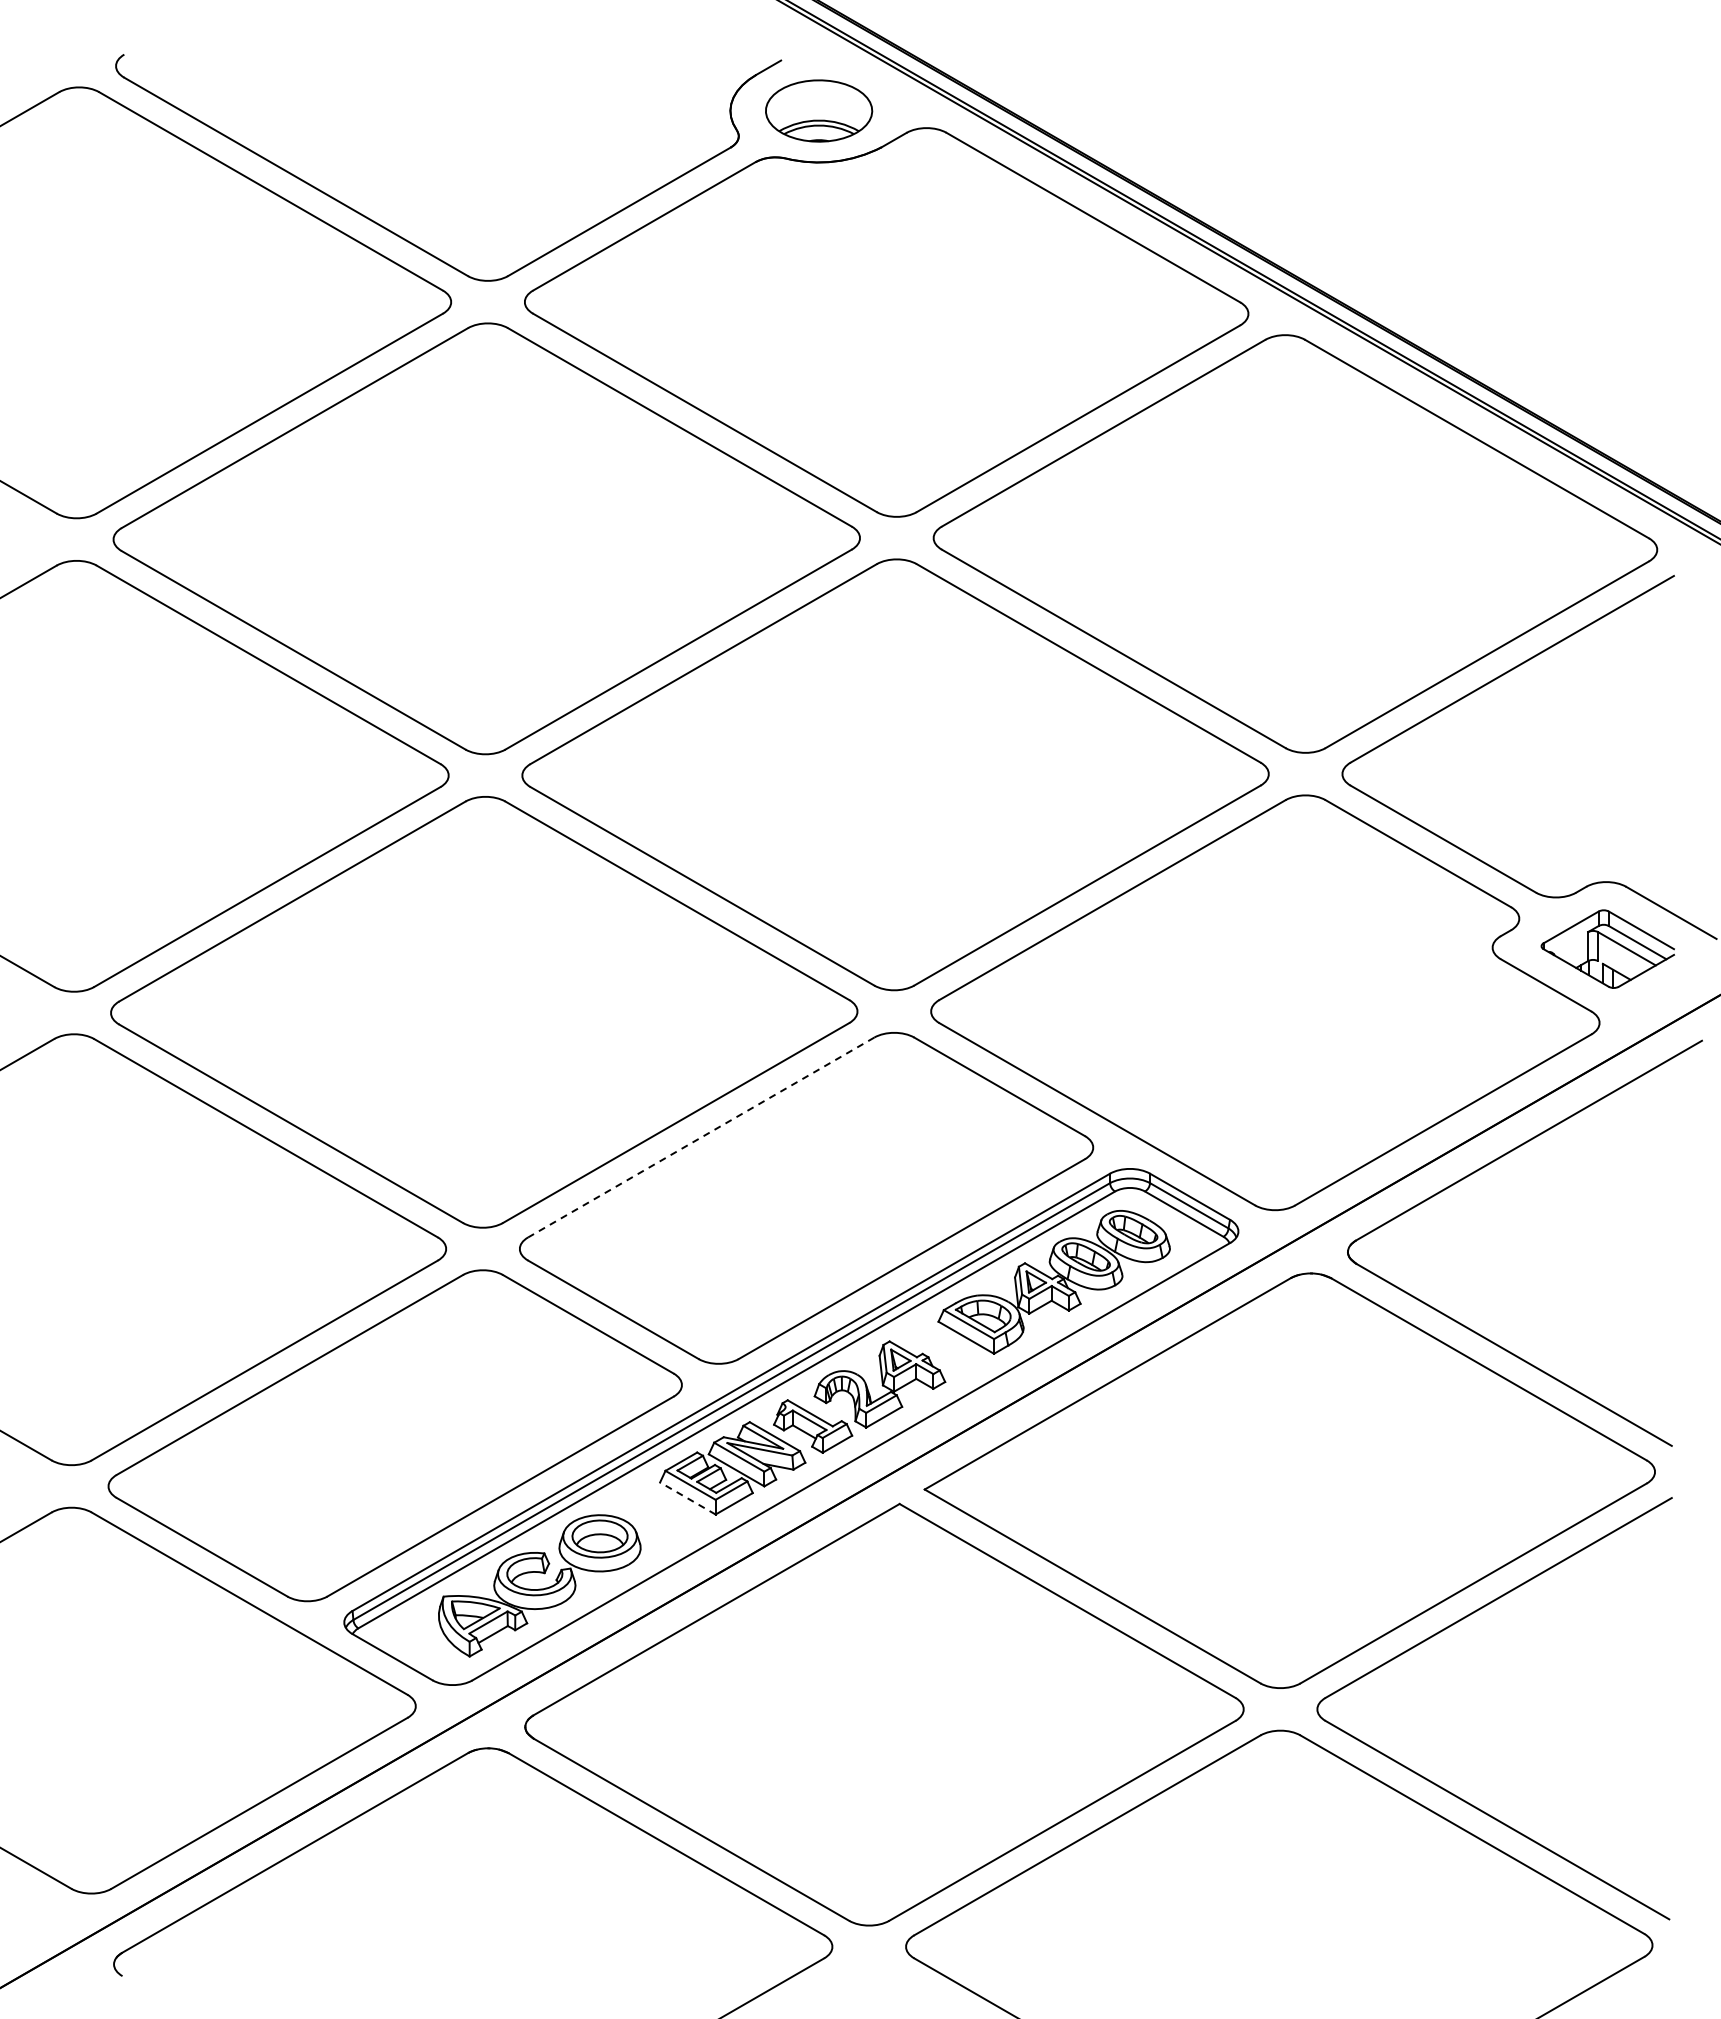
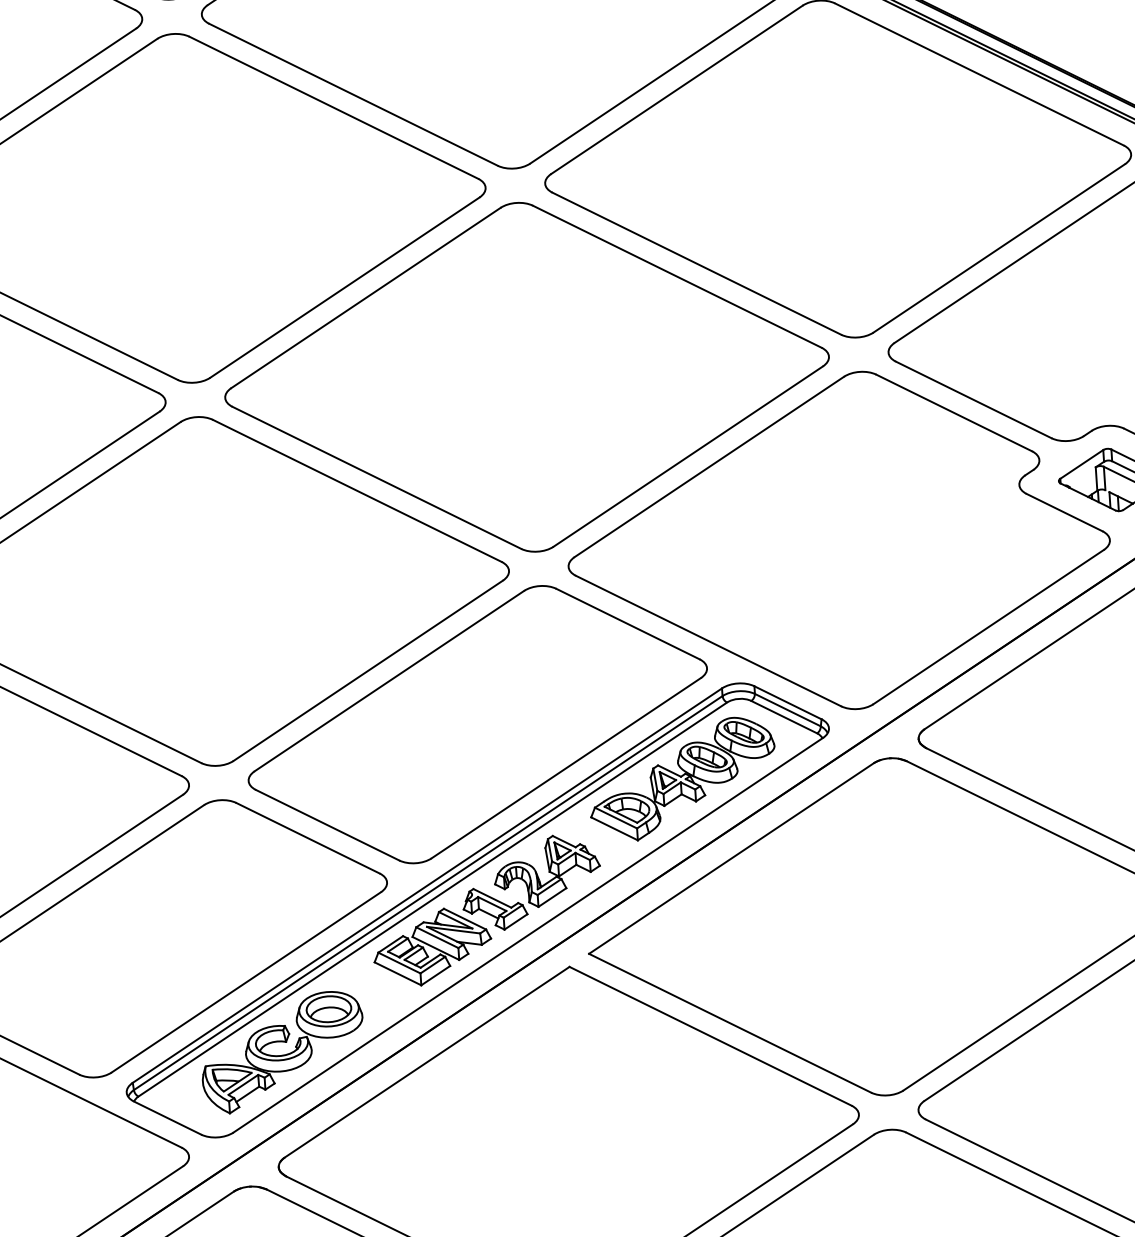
line: (701, 1137) -> (389, 681), dashed -> solid
line: (687, 1498) -> (397, 973), dashed -> solid

